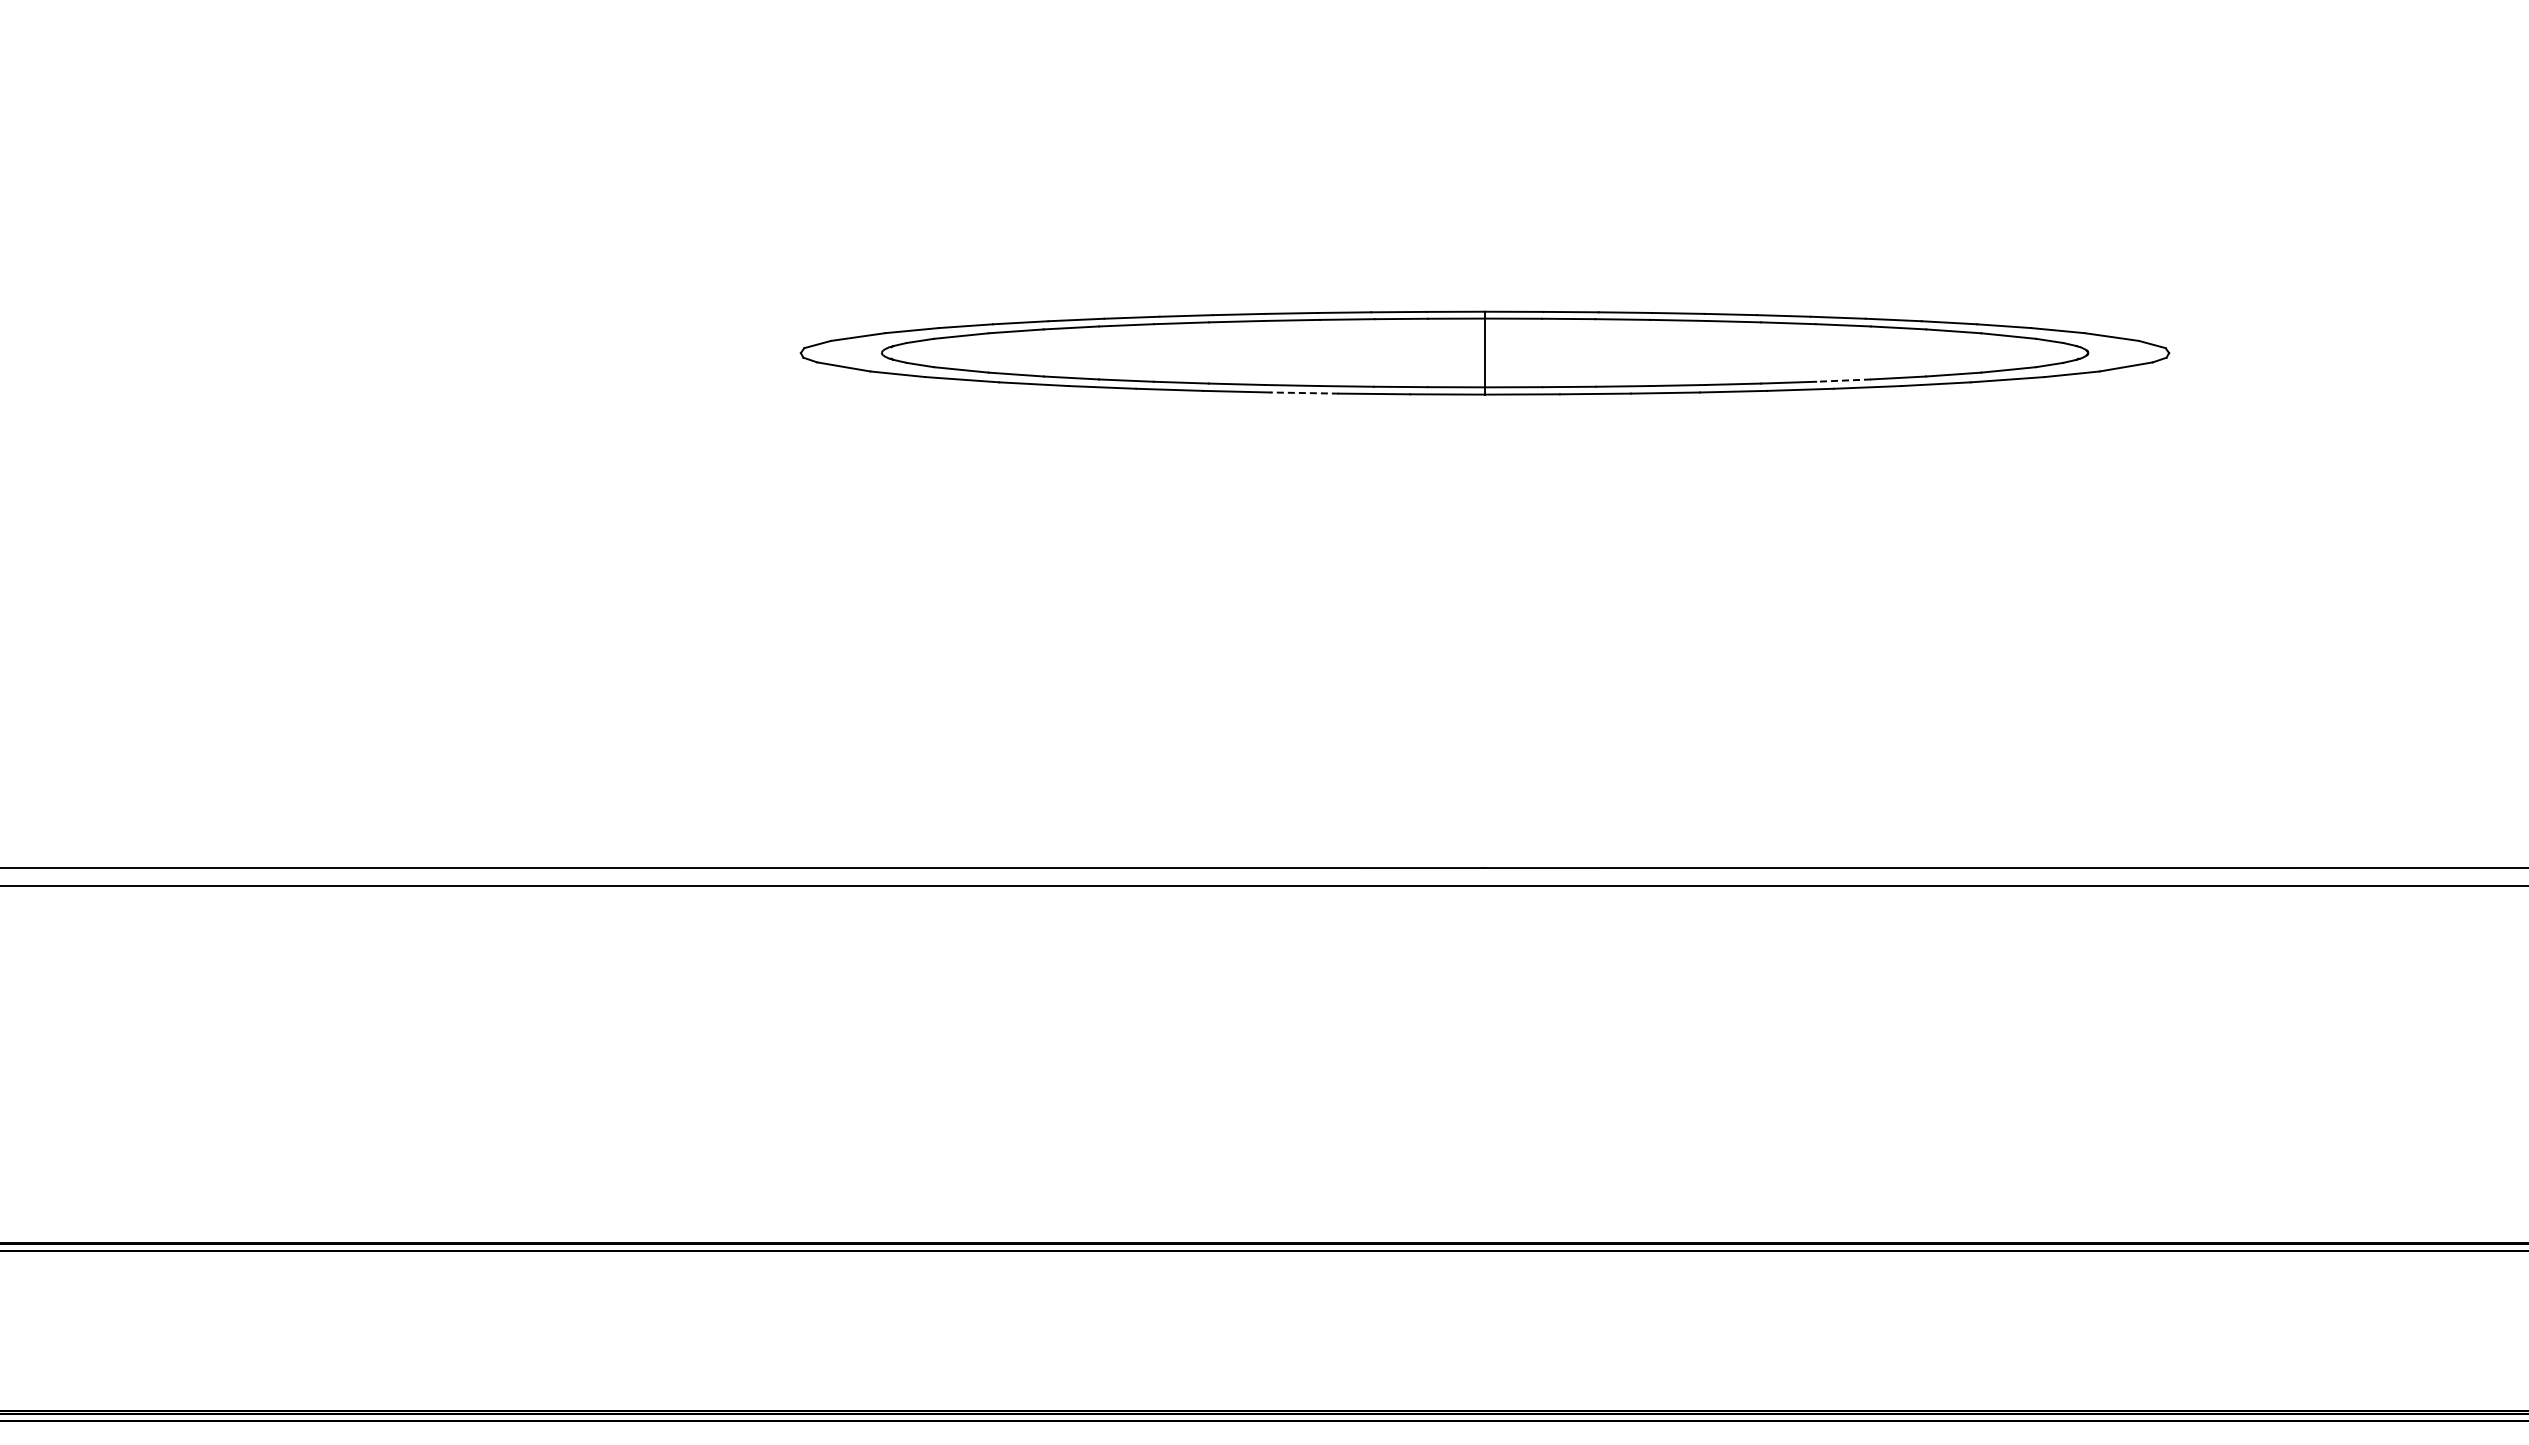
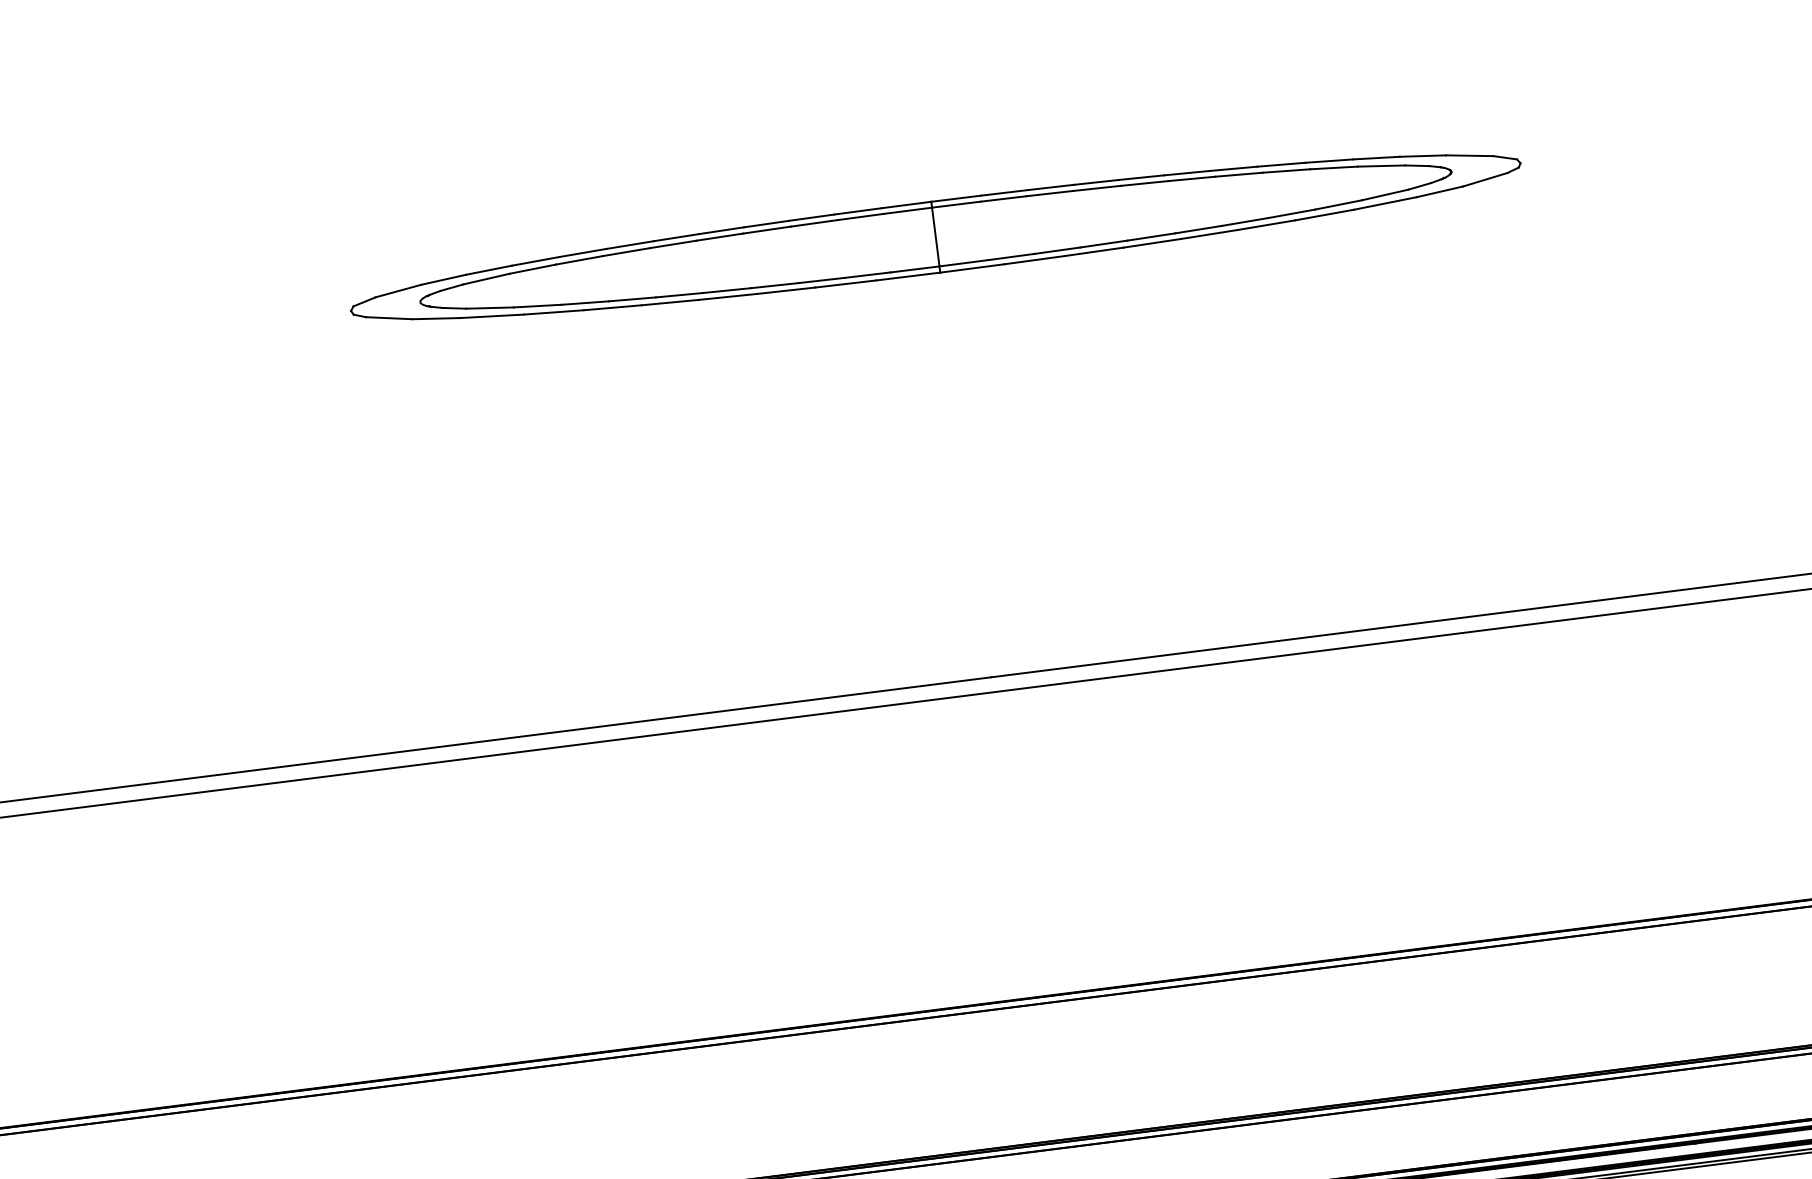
line: (1843, 380) -> (1245, 221), dashed -> solid
line: (1304, 393) -> (785, 291), dashed -> solid

